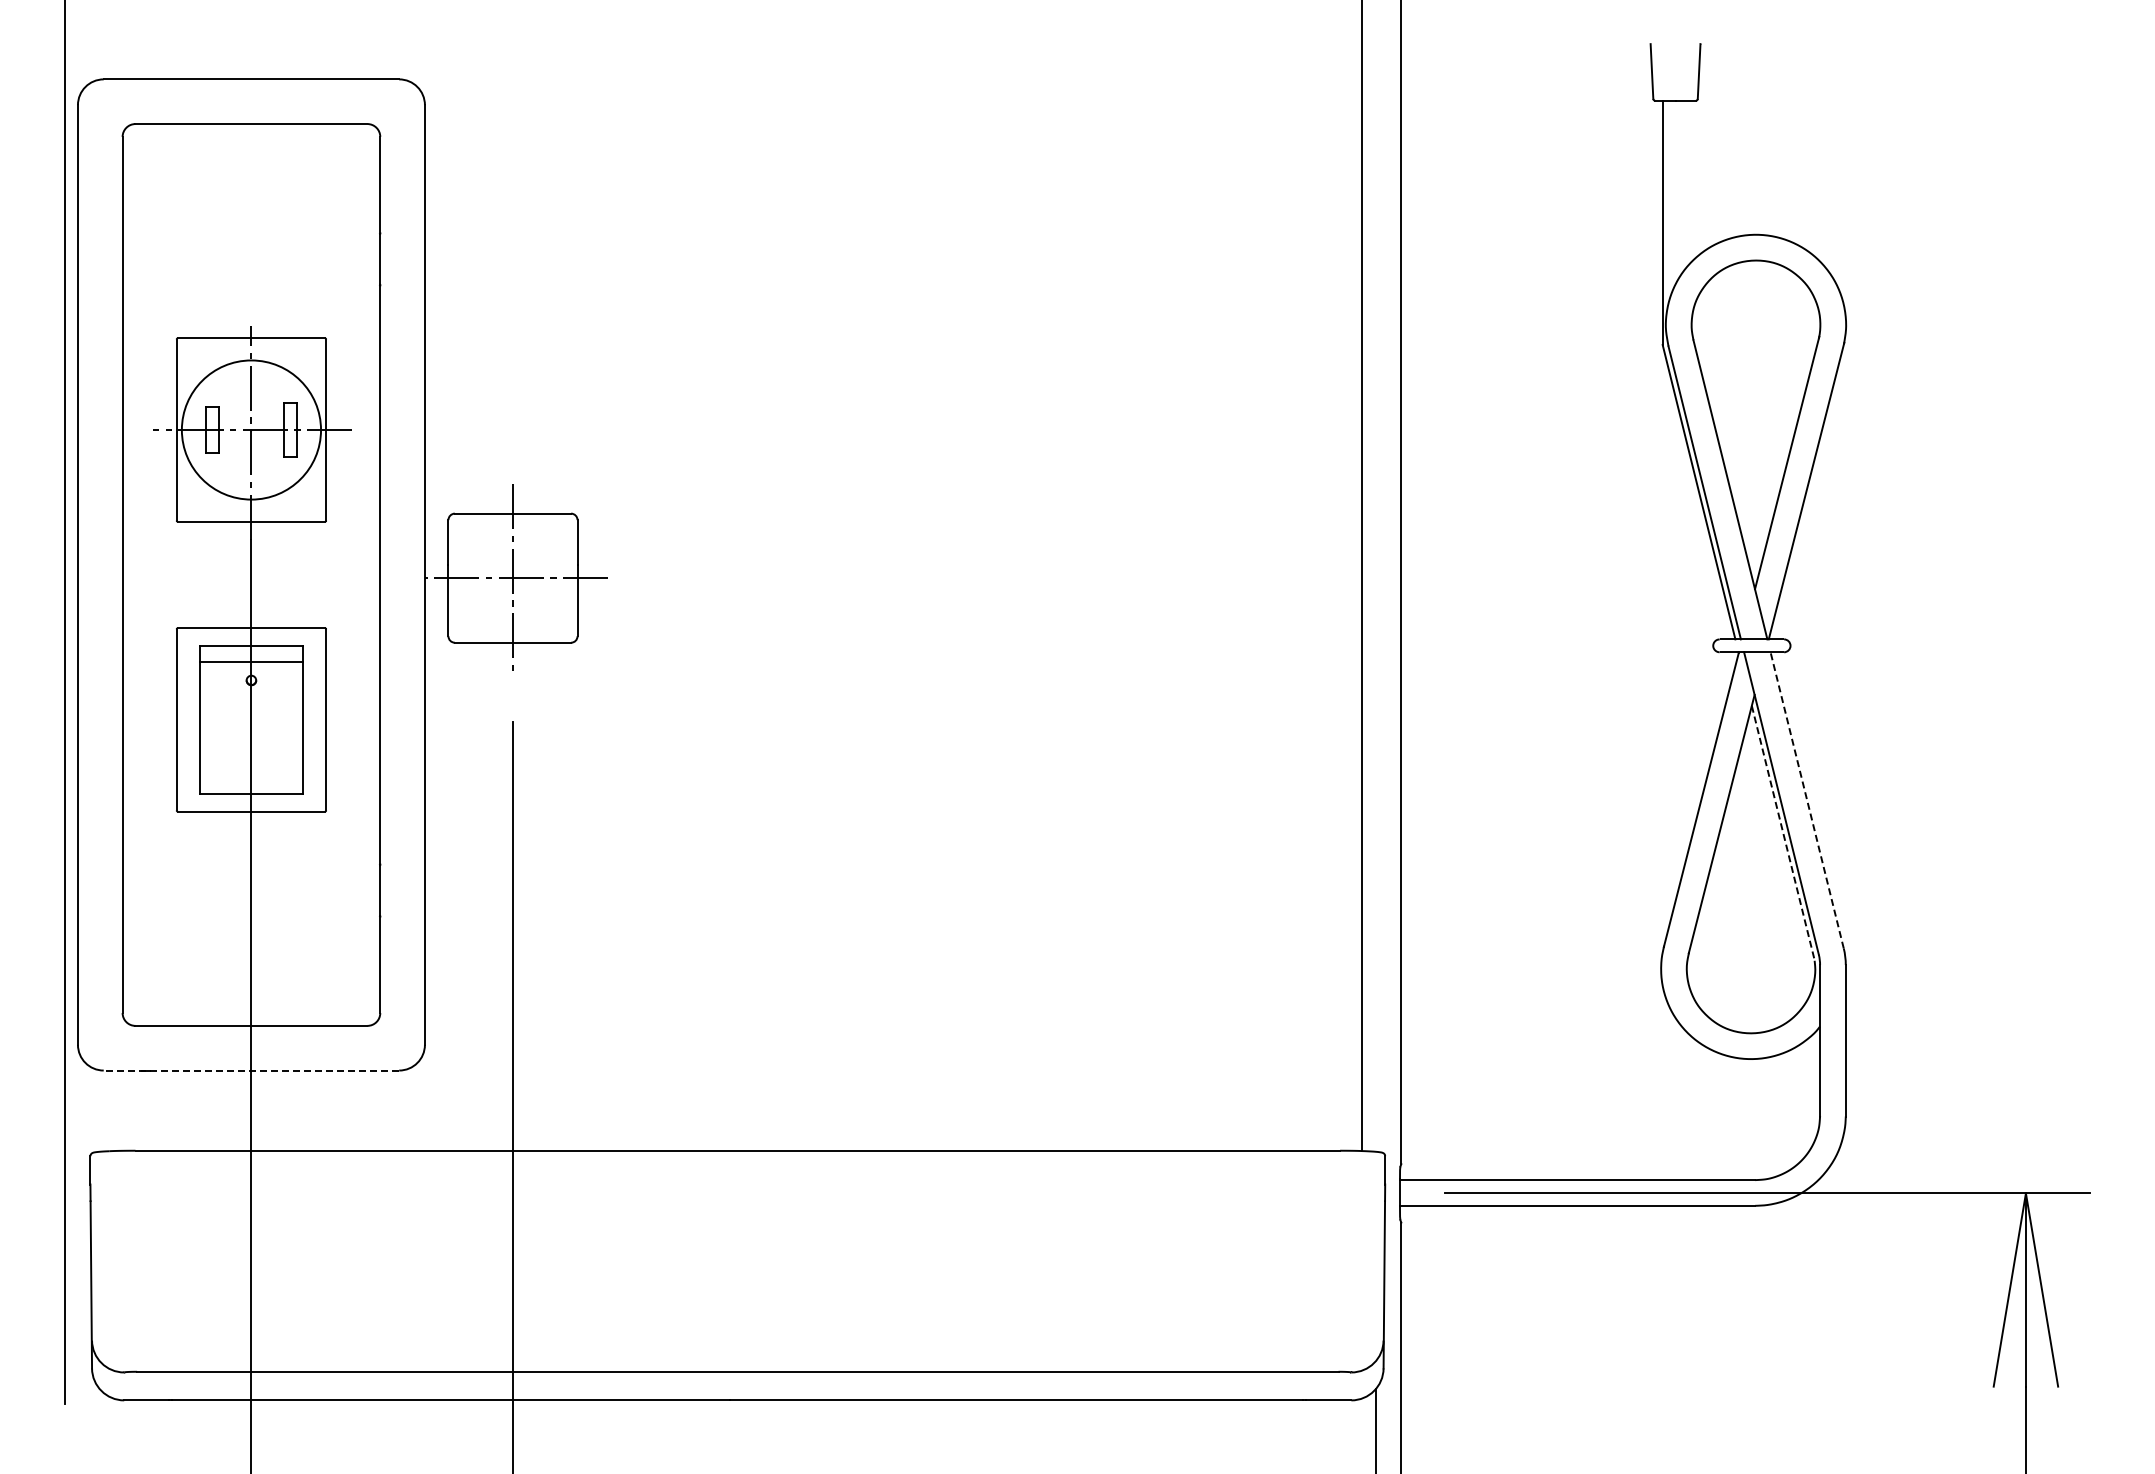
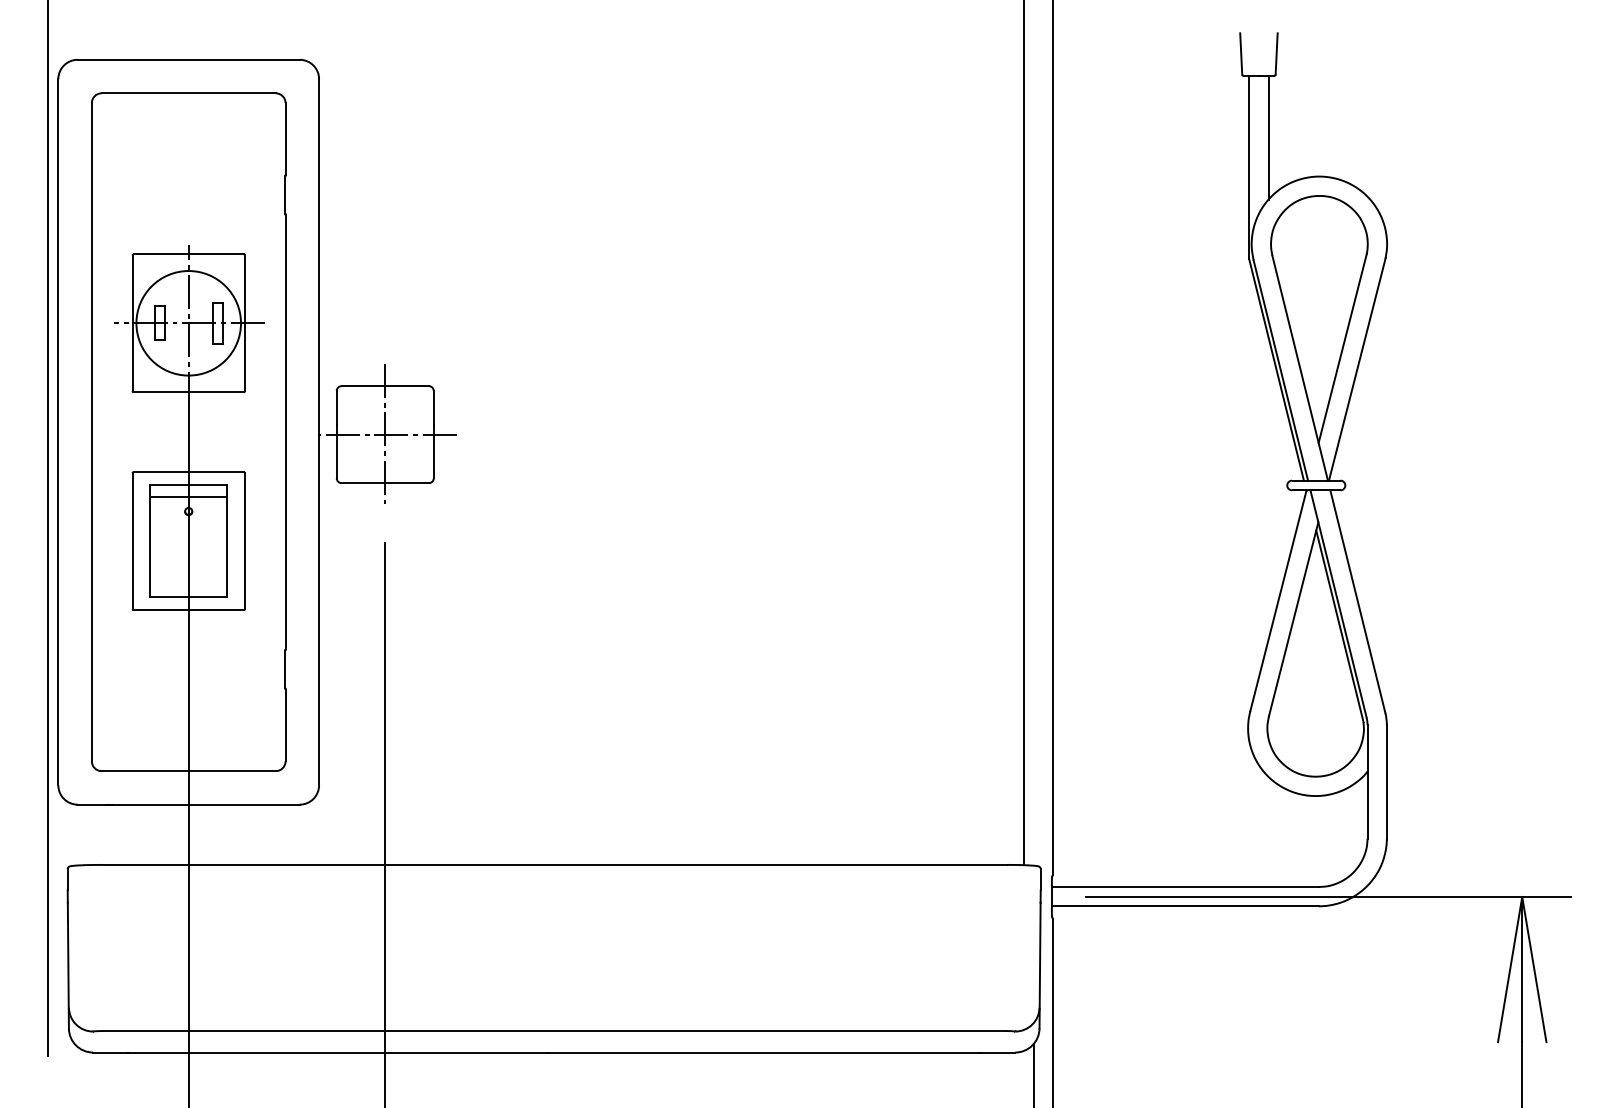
line: (1688, 182) -> (1268, 137), added
line: (1807, 800) -> (1358, 601), dashed -> solid
line: (1783, 833) -> (1340, 626), dashed -> solid
line: (250, 1070) -> (188, 804), dashed -> solid

